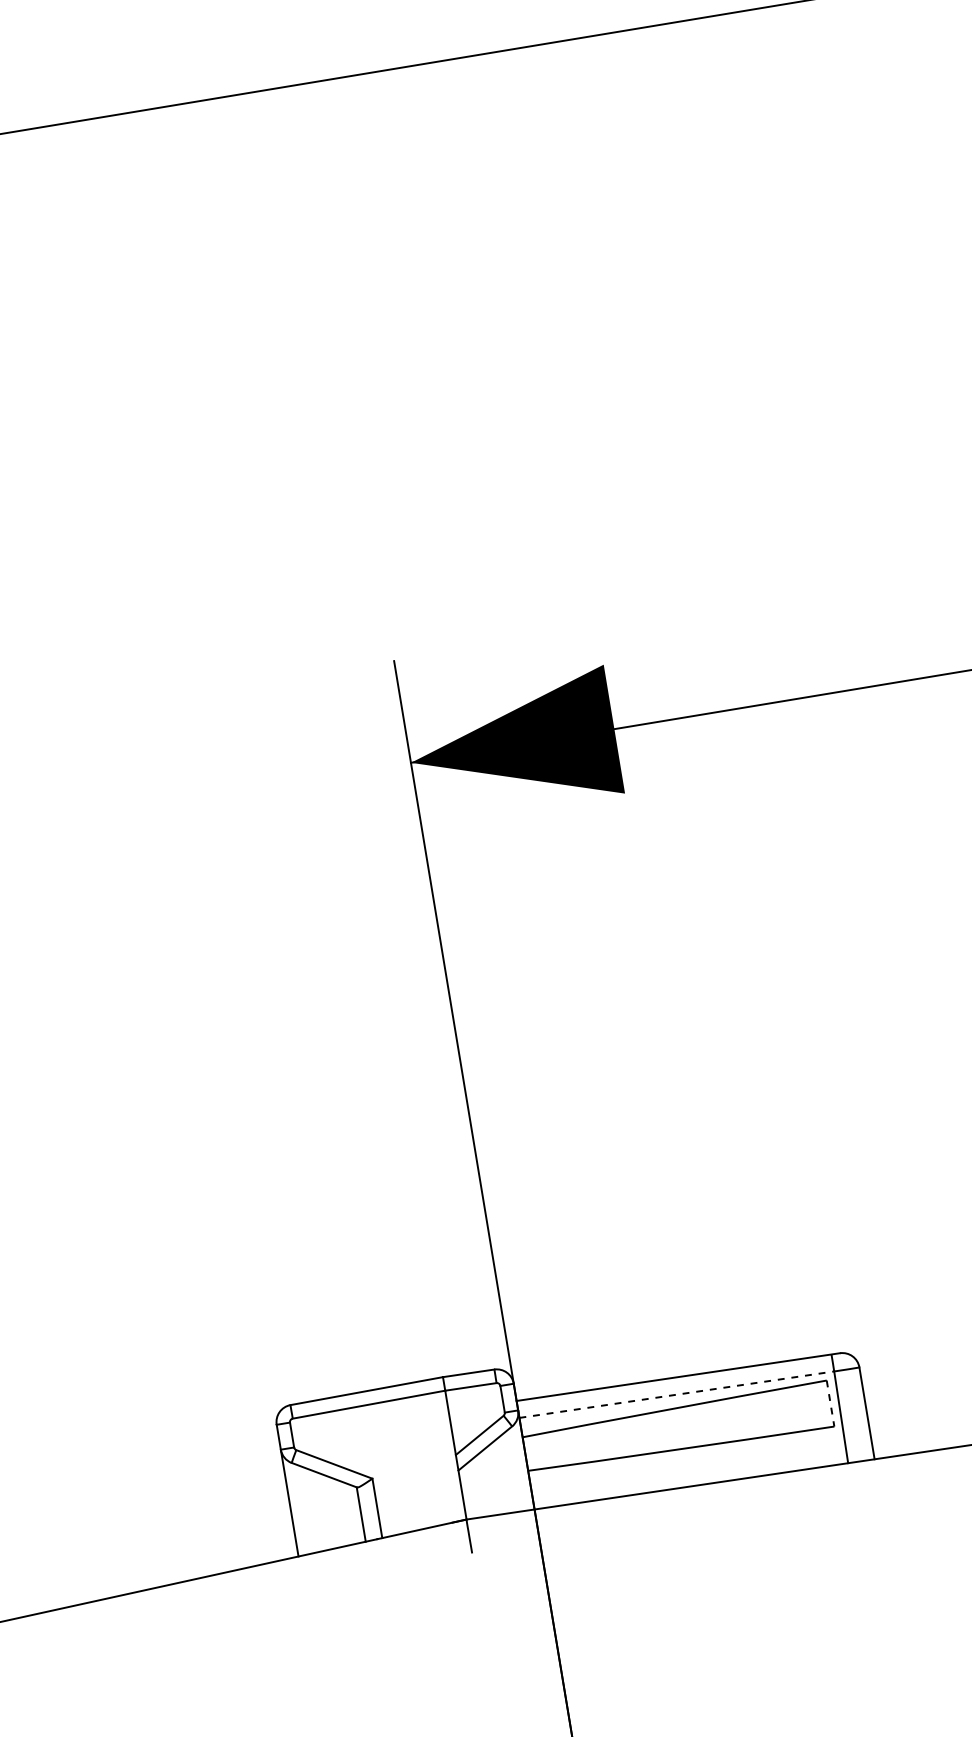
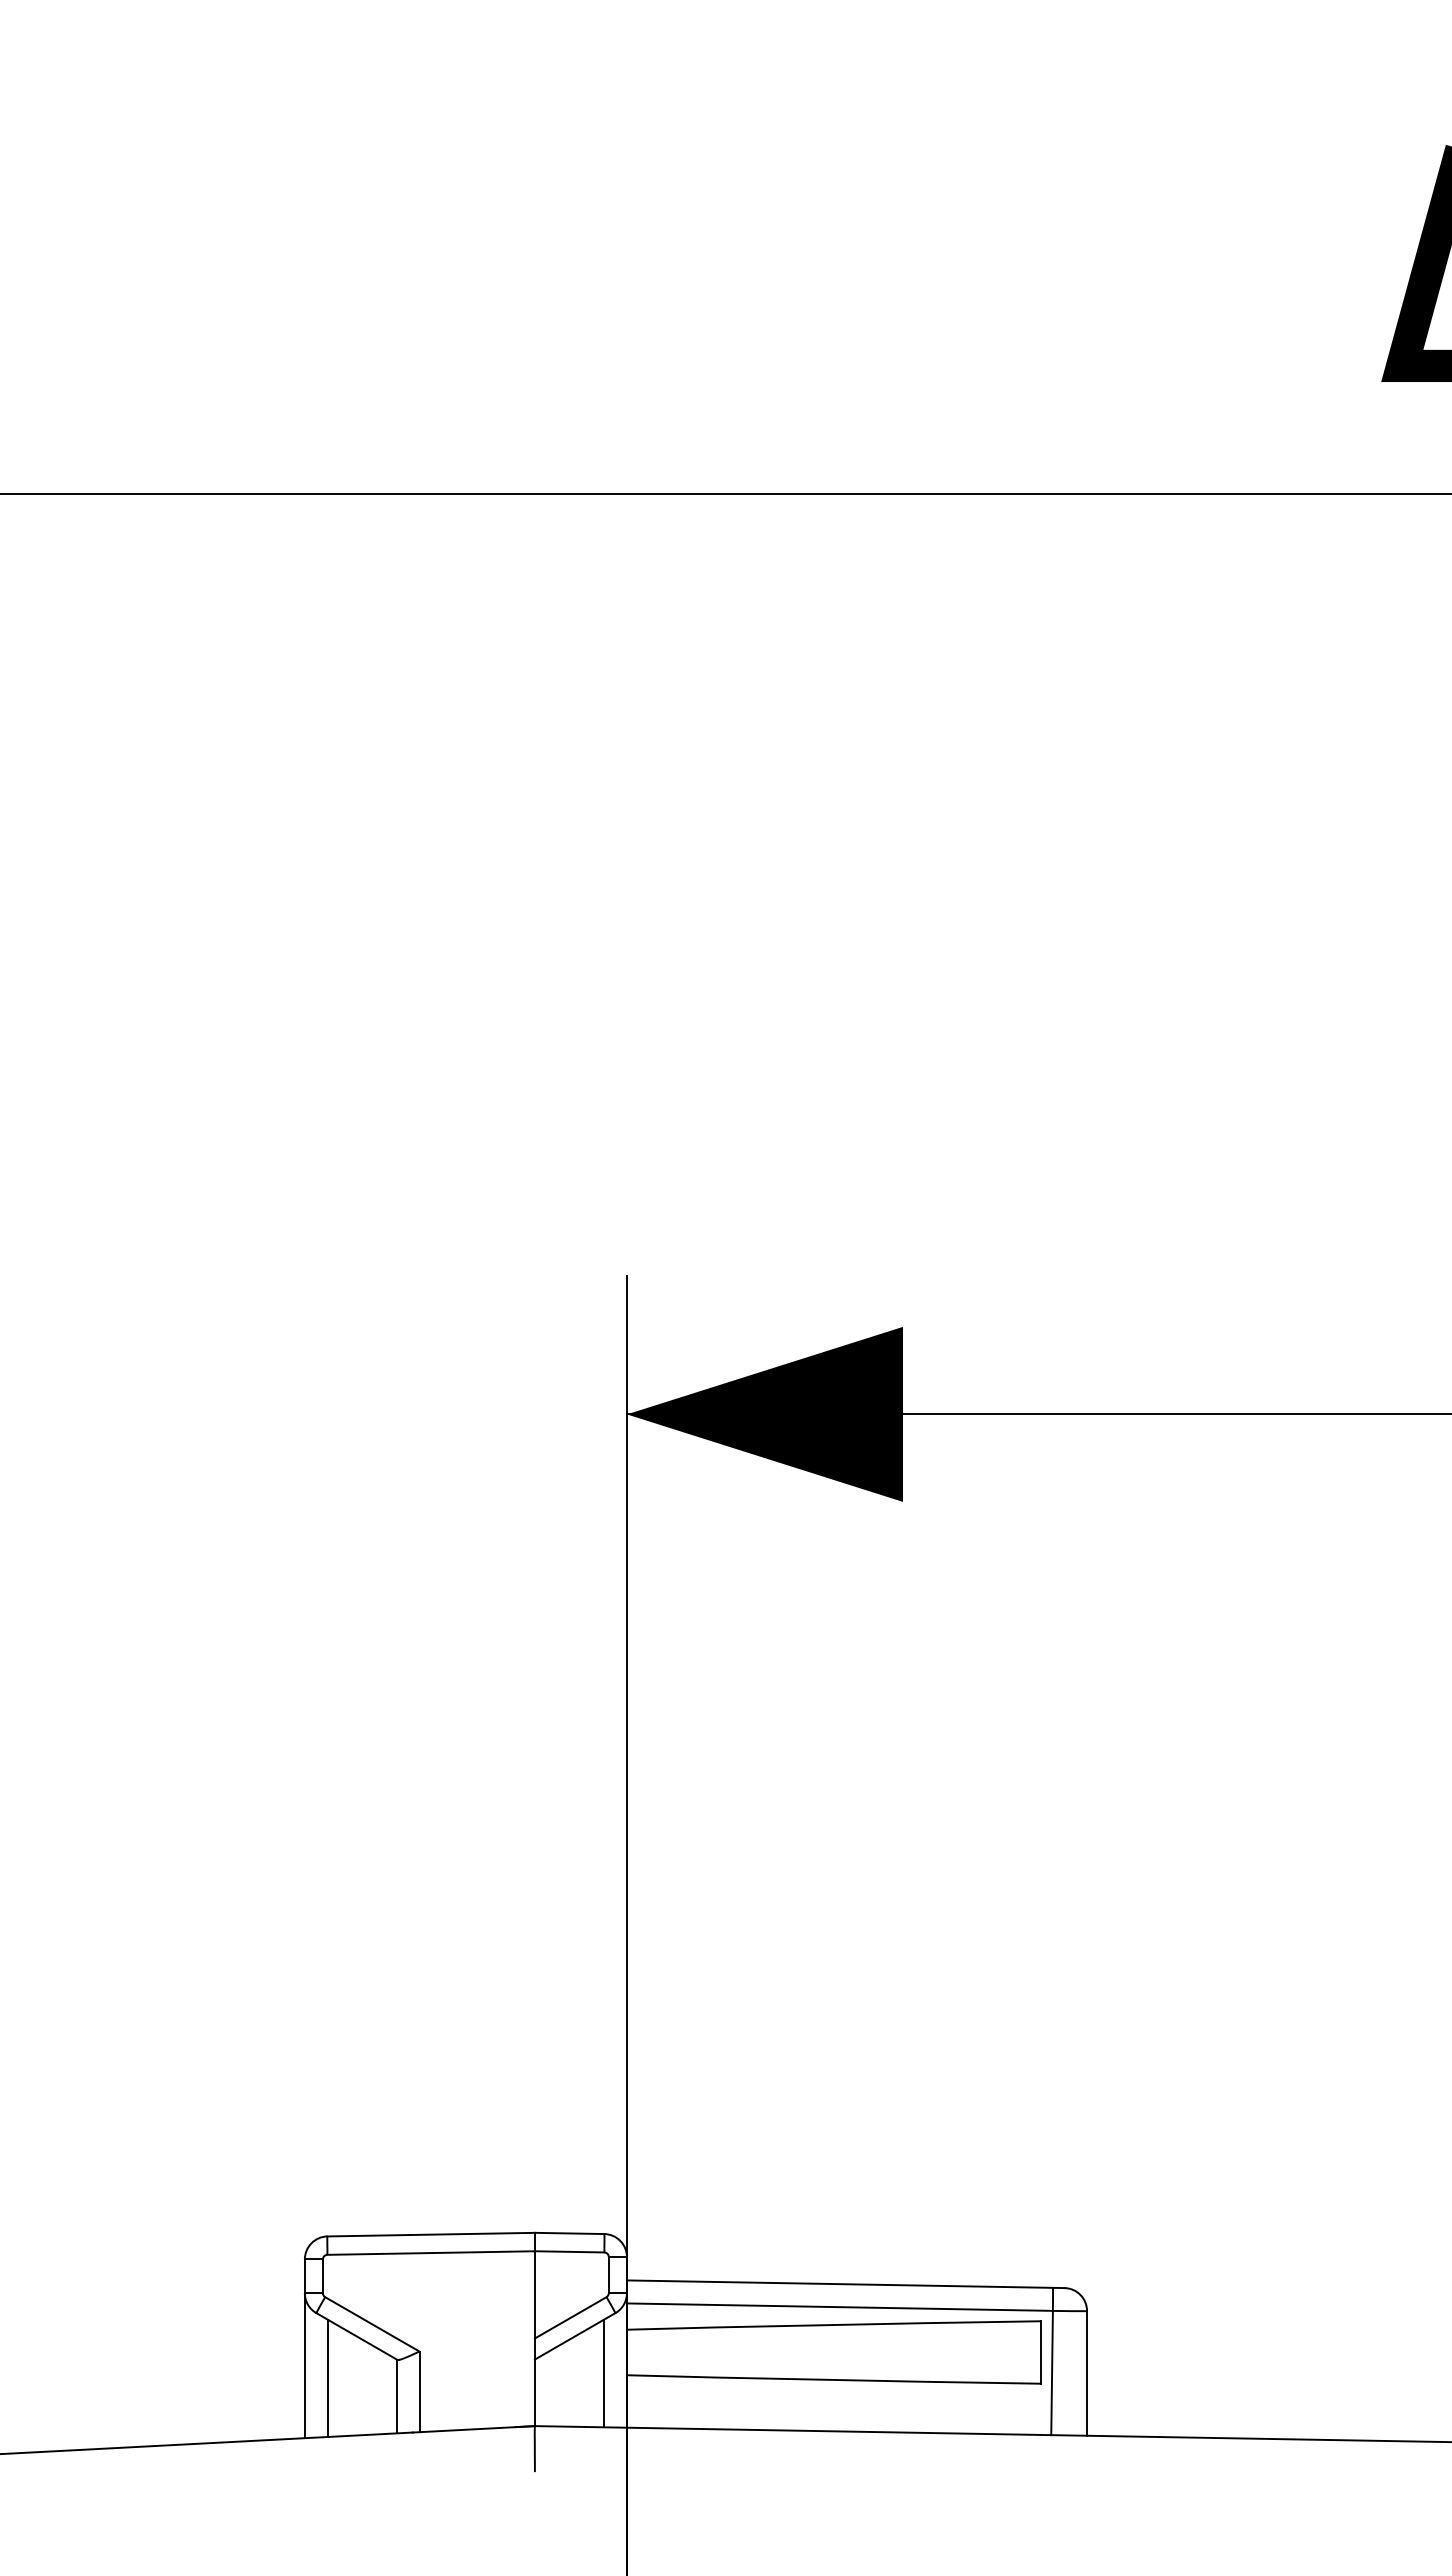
line: (677, 1394) -> (840, 2307), dashed -> solid
line: (830, 1403) -> (1041, 2352), dashed -> solid
line: (511, 1472) -> (604, 2373), added
line: (307, 1509) -> (327, 2377), added

